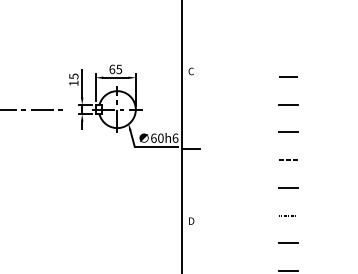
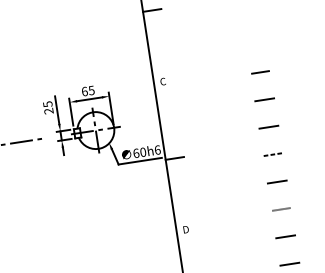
text: (73, 83) -> (48, 111), 15 -> 25

